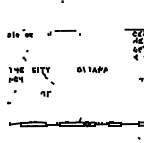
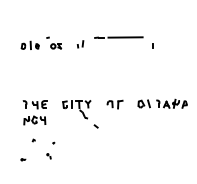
part: (63, 32) -> (114, 41), size x1.43
part: (25, 55) -> (50, 150), moved
part: (45, 93) -> (114, 103), moved

